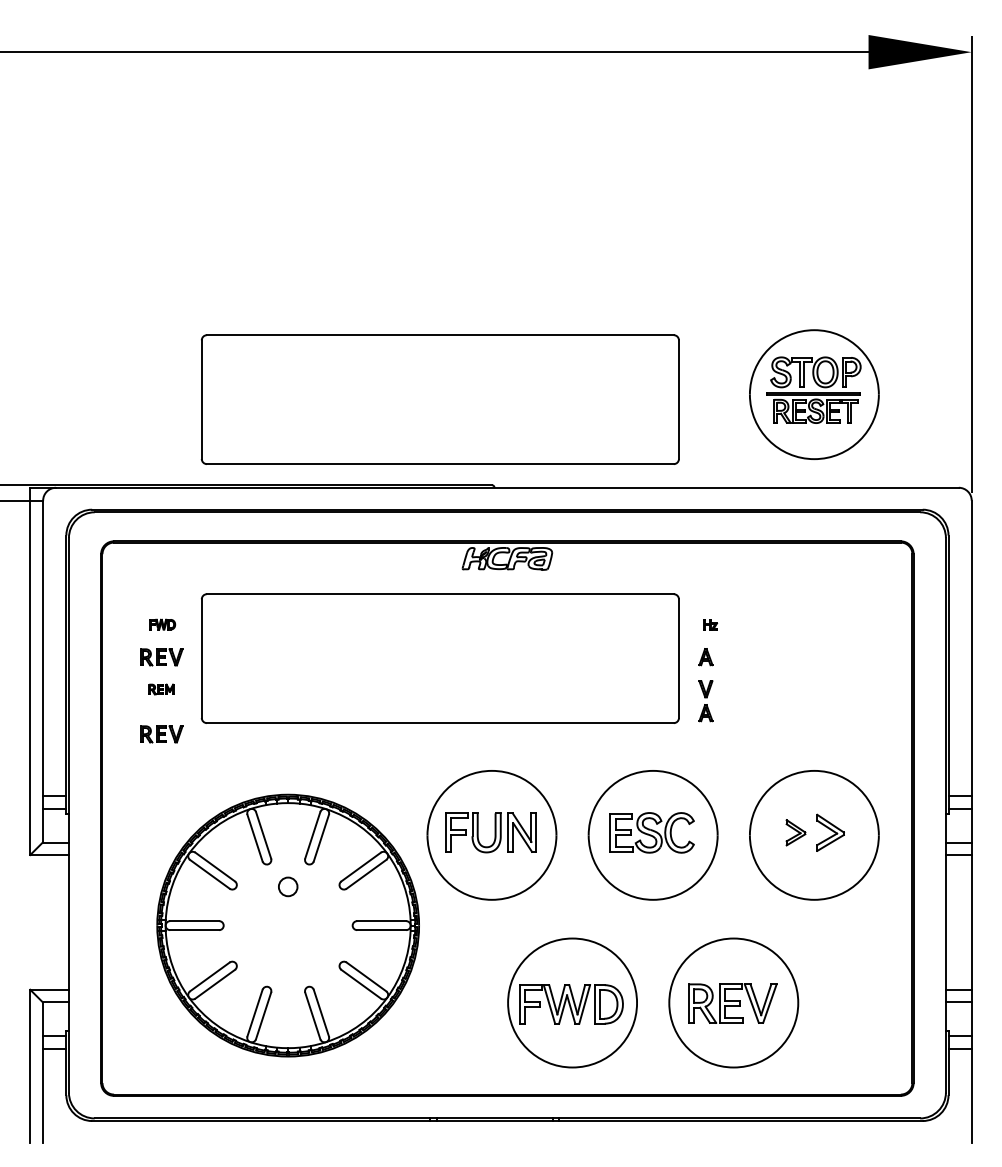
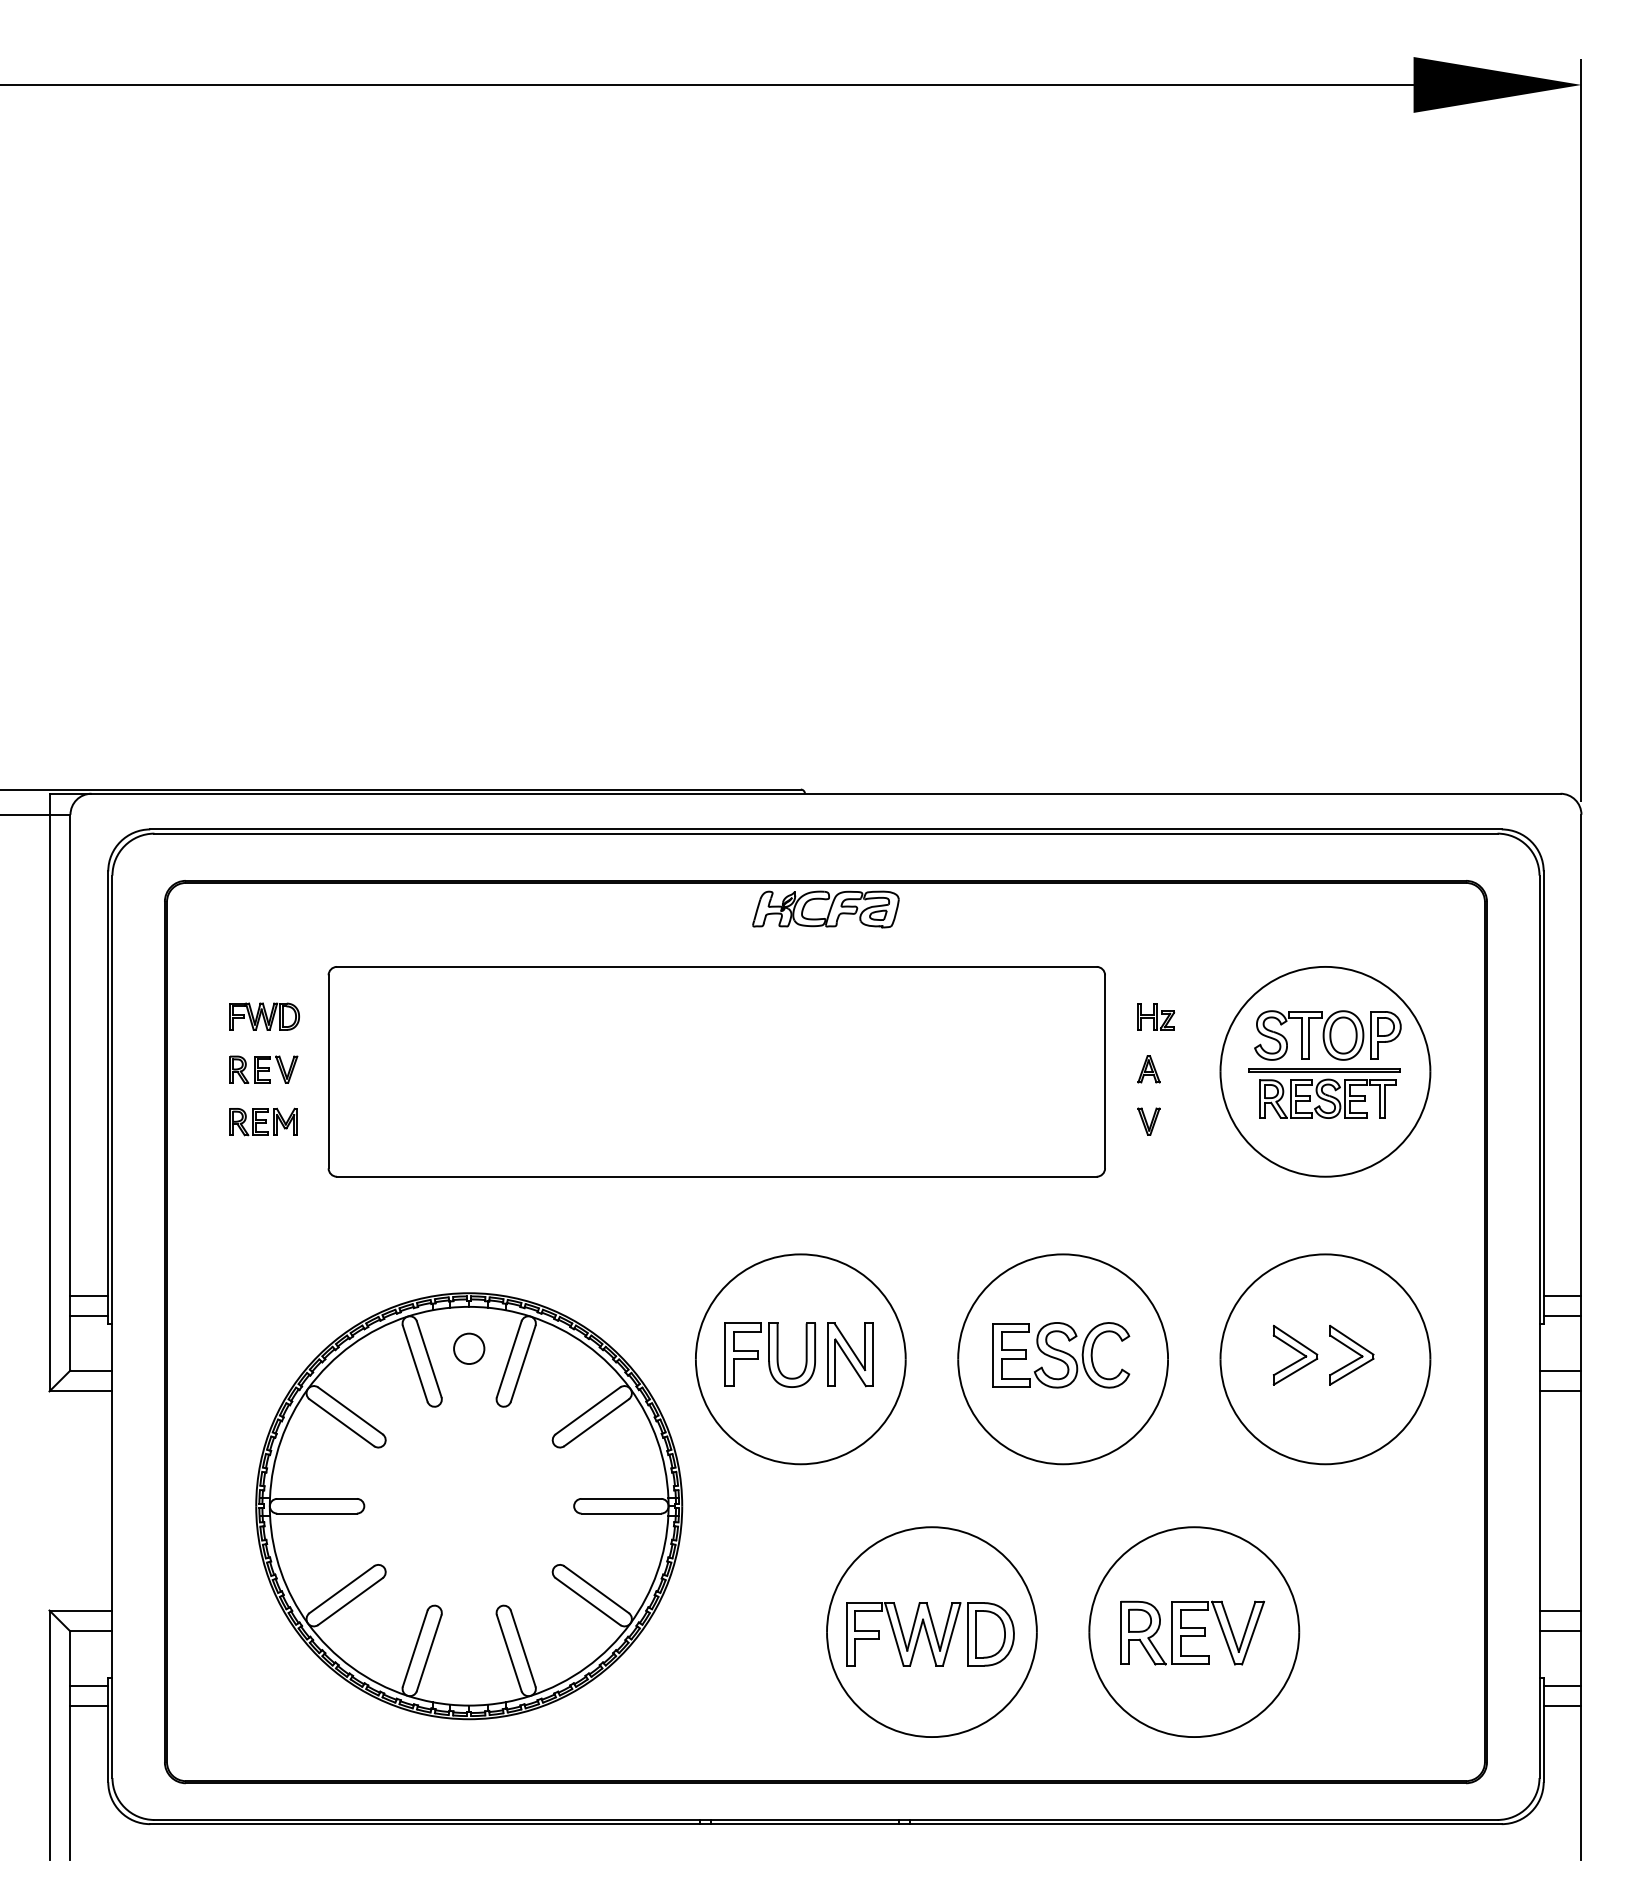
part: (814, 394) -> (1325, 1071), moved
part: (439, 399) -> (715, 650), removed
part: (162, 624) -> (264, 1016), size x1.67
part: (710, 624) -> (1156, 1016), size x1.67
part: (161, 689) -> (263, 1121), size x1.67
part: (705, 713) -> (1148, 1161), removed
part: (161, 734) -> (263, 1195), removed
part: (795, 832) -> (1294, 1354), size x1.43
circle: (288, 886) -> (469, 1348), moved

